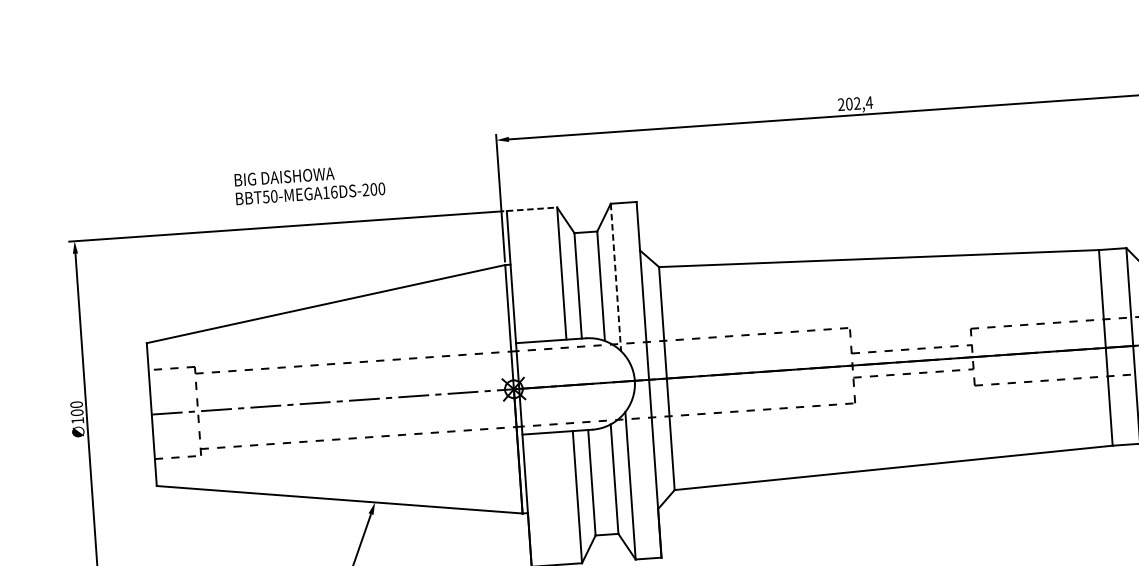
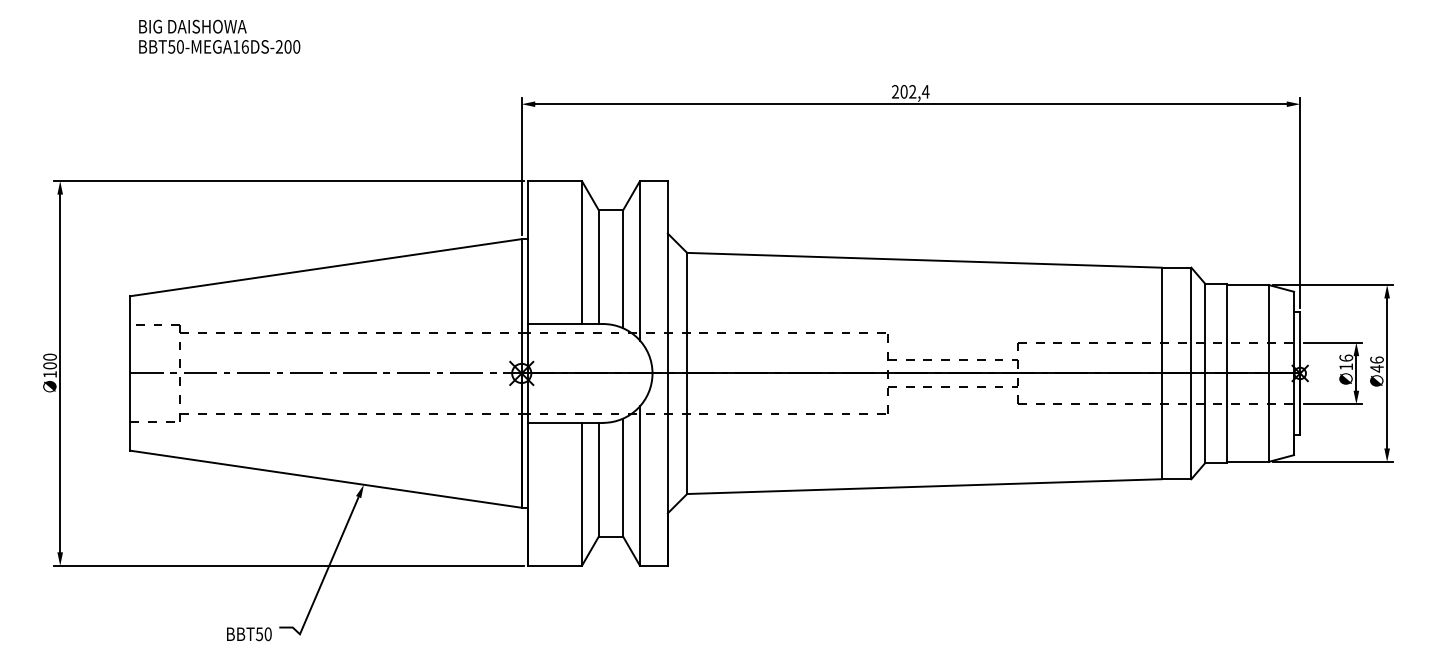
text: (309, 184) -> (219, 36), moved
line: (532, 209) -> (555, 181), dashed -> solid
line: (615, 277) -> (639, 260), dashed -> solid

